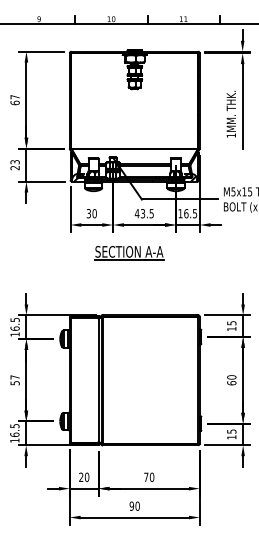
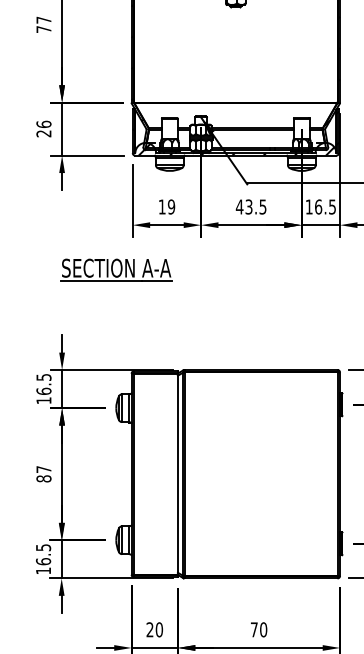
text: (14, 102) -> (42, 28), 67 -> 77
text: (14, 162) -> (42, 124), 23 -> 26
text: (91, 213) -> (166, 206), 30 -> 19
part: (129, 253) -> (116, 270), moved
text: (14, 383) -> (42, 479), 57 -> 87

